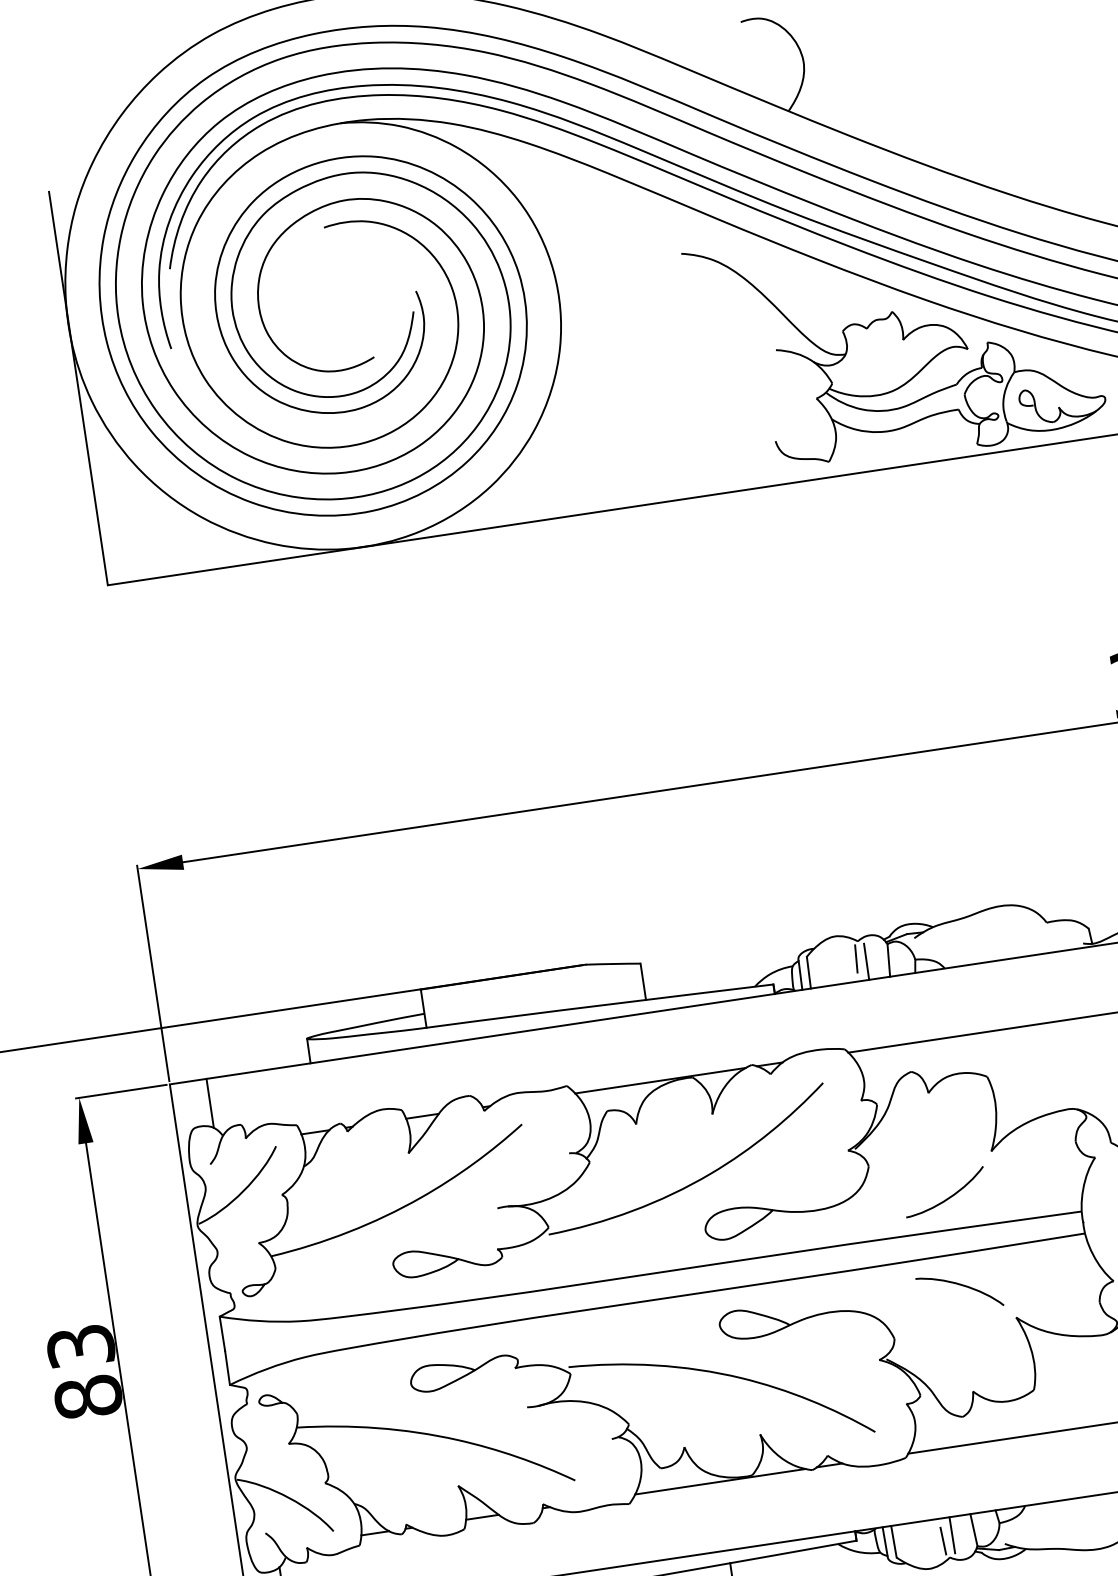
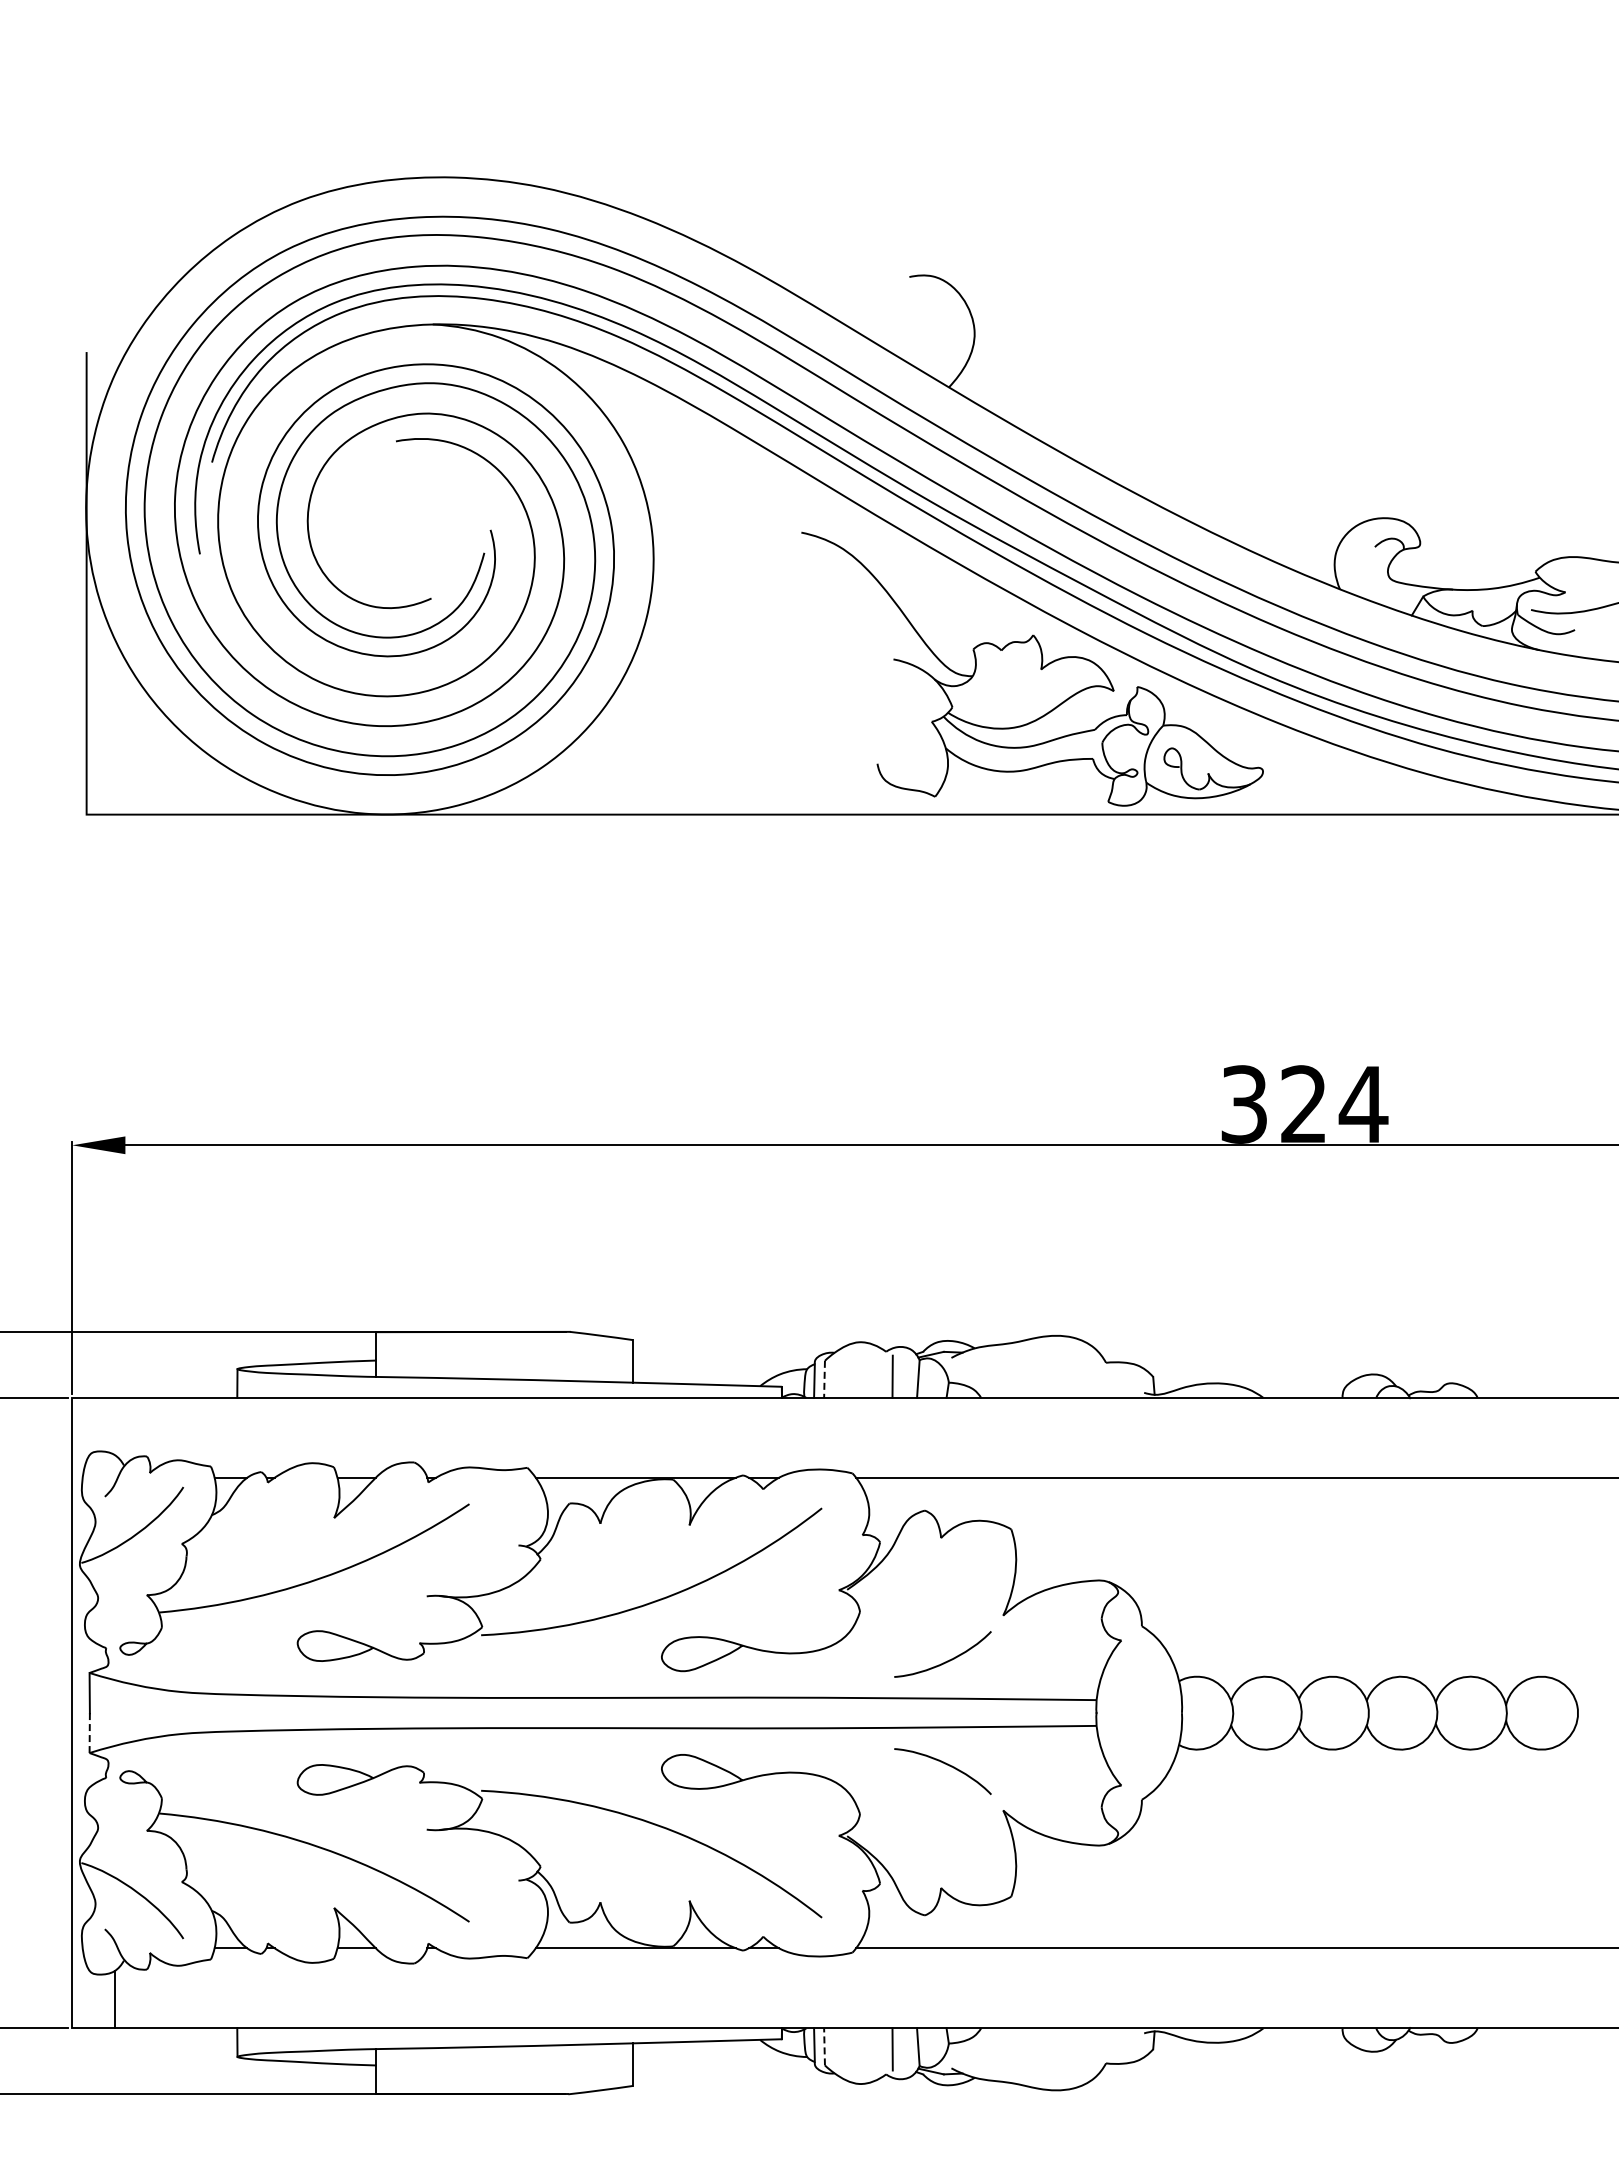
line: (856, 958) -> (881, 1371), removed
line: (808, 972) -> (824, 1379), solid -> dashed
line: (210, 1103) -> (115, 1426), removed
line: (227, 1367) -> (89, 1732), solid -> dashed
line: (893, 1541) -> (824, 2046), solid -> dashed
line: (943, 1541) -> (881, 2054), removed

